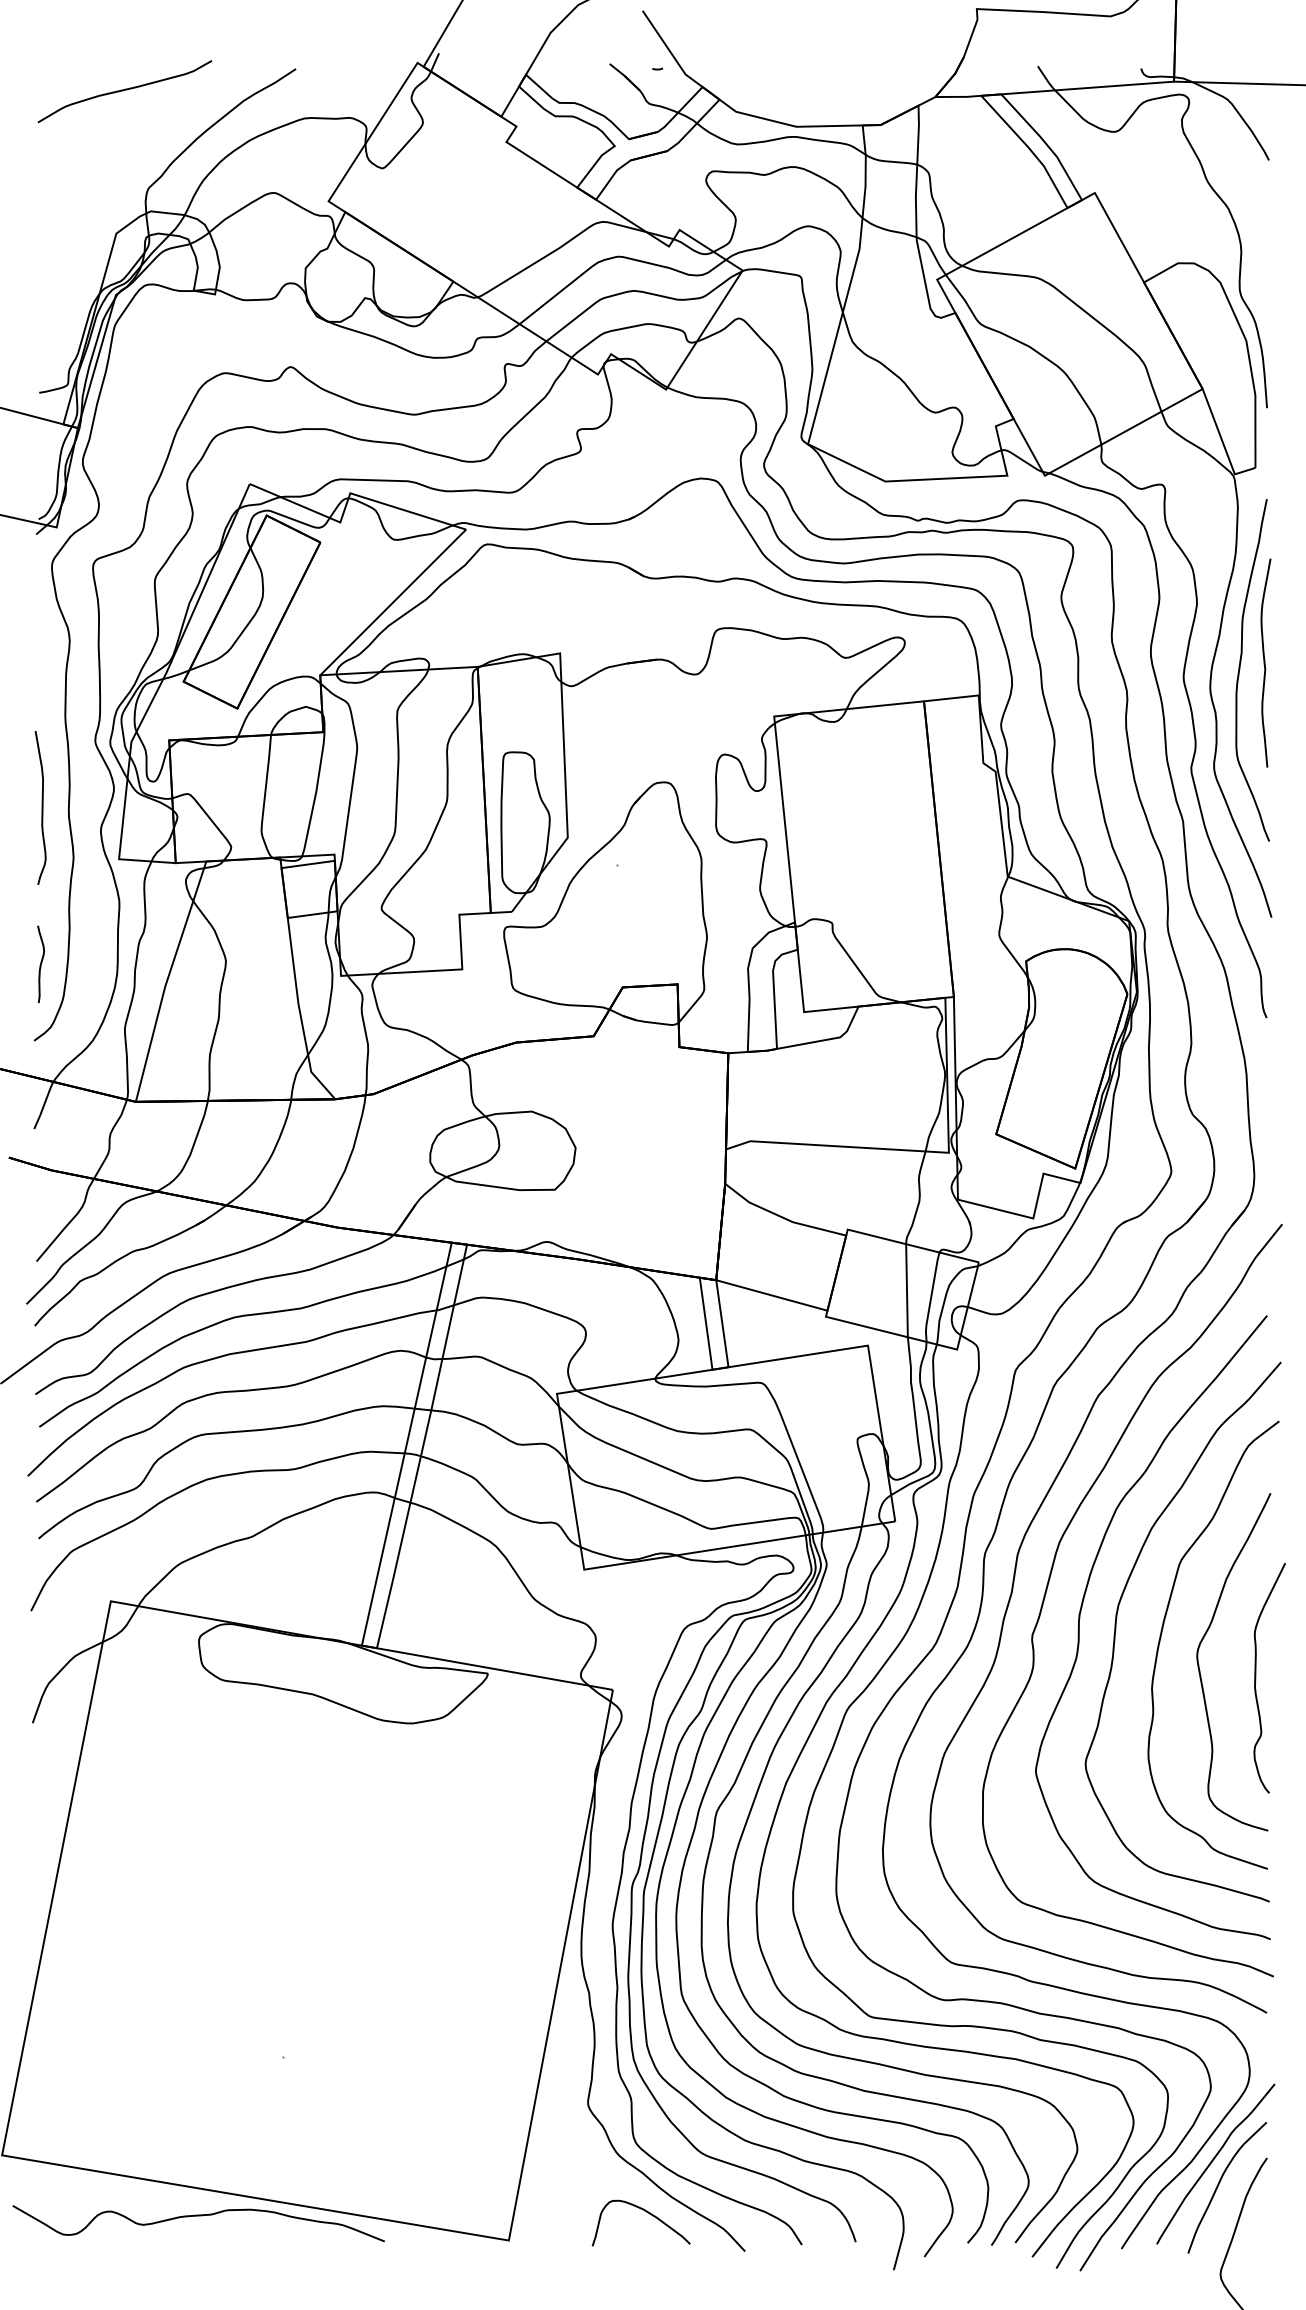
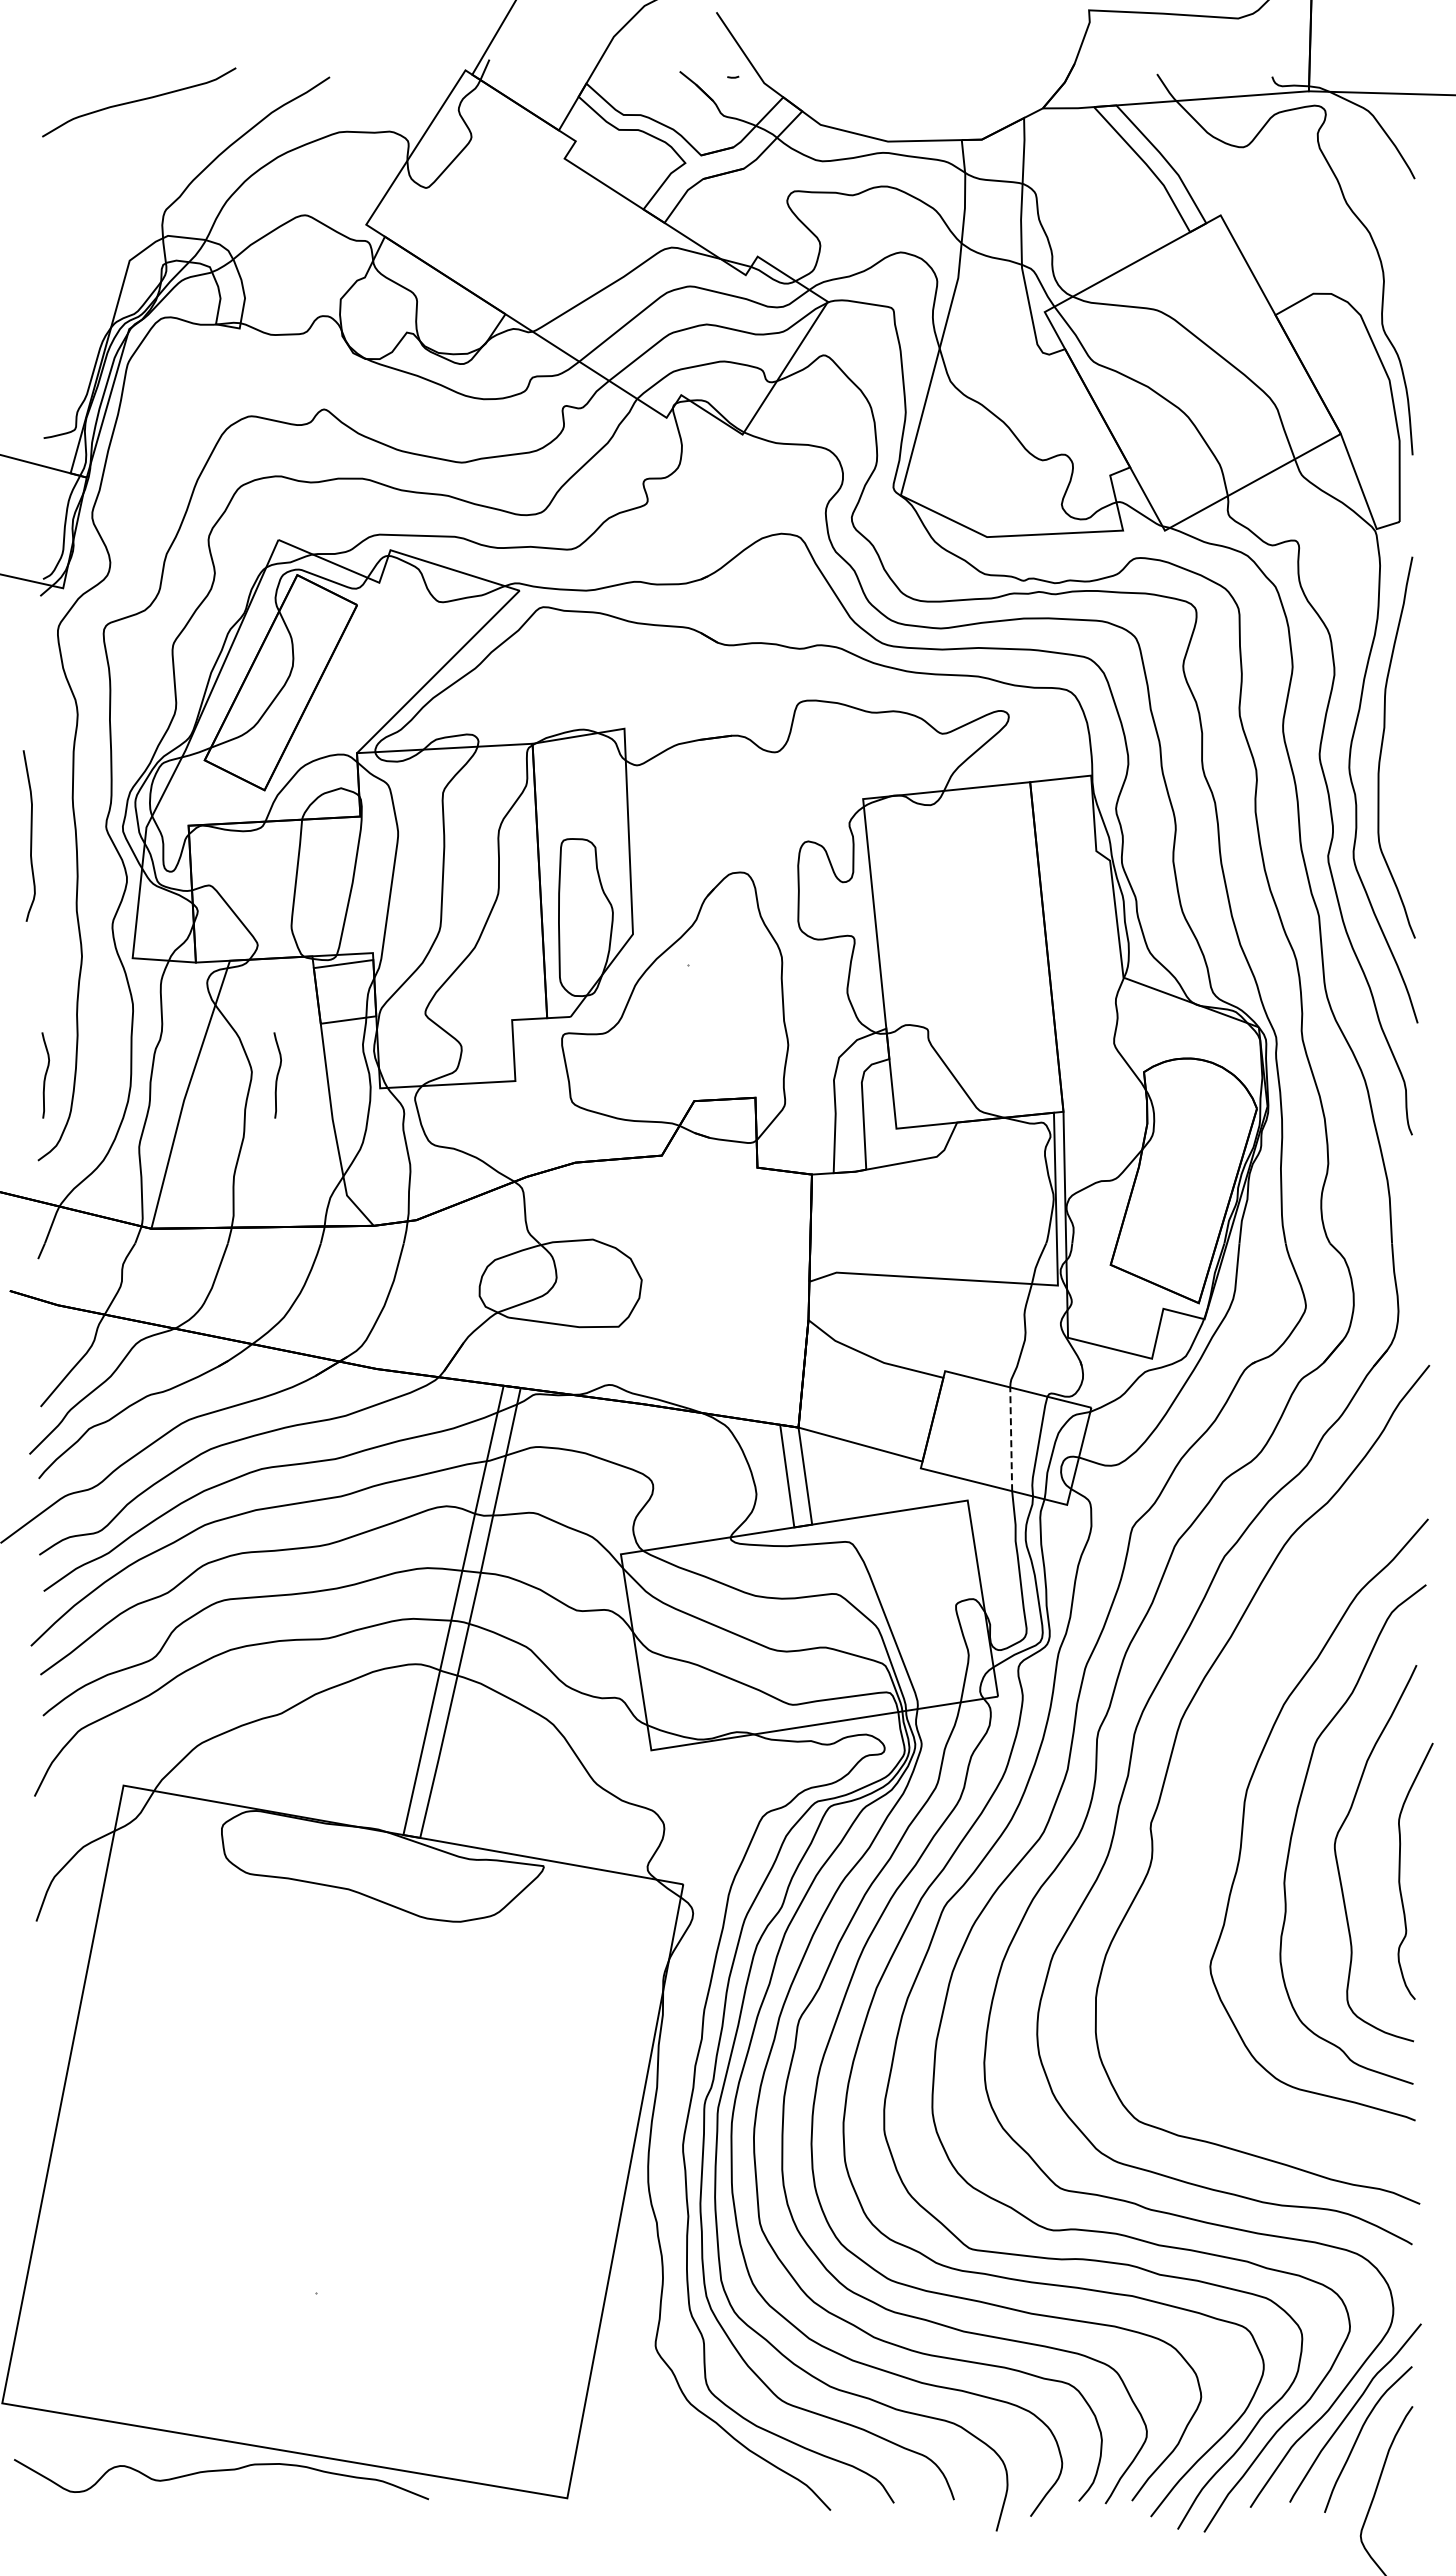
curve: (1265, 663) -> (1410, 739), removed
curve: (41, 807) -> (30, 835), moved
curve: (248, 964) -> (277, 1075), added
line: (907, 1290) -> (1011, 1439), solid -> dashed
curve: (1080, 1619) -> (1204, 1805), removed
curve: (645, 2211) -> (719, 2466), removed

